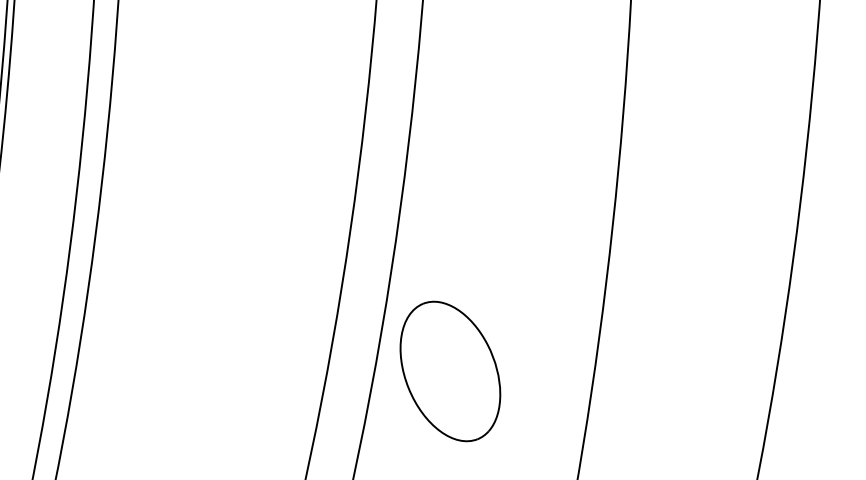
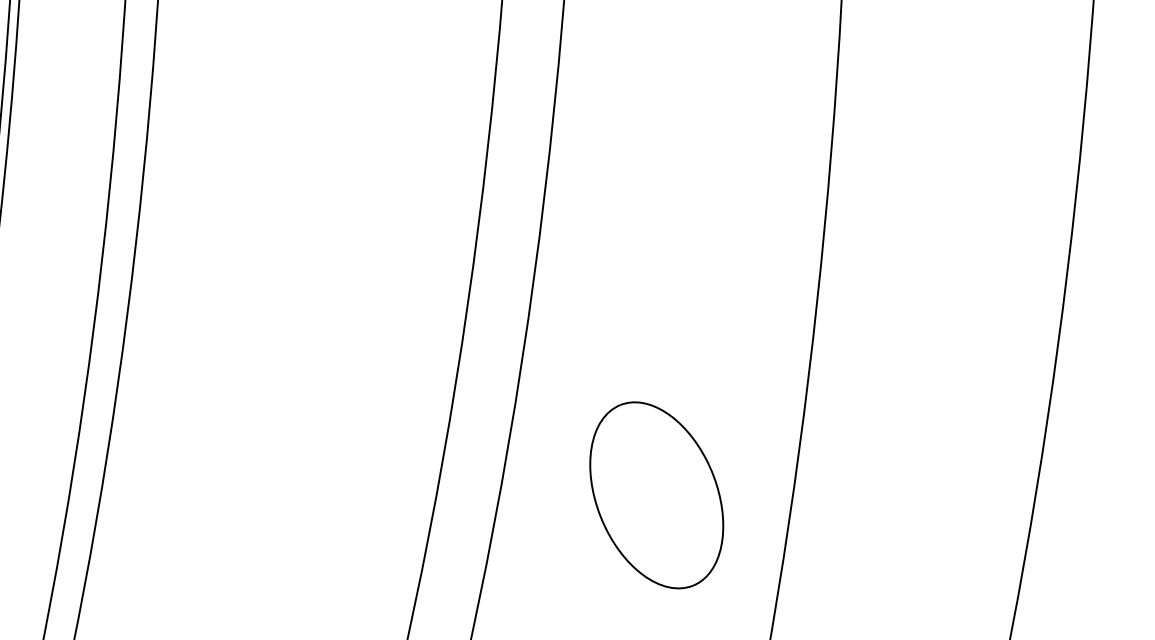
part: (450, 371) -> (656, 495), moved

